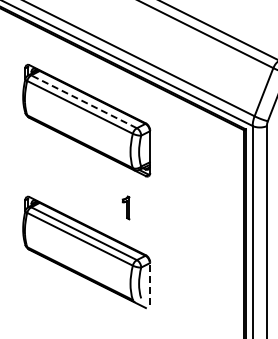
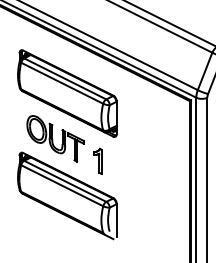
line: (83, 101) -> (64, 78), dashed -> solid
part: (71, 178) -> (55, 138), added
part: (125, 207) -> (97, 161), size x1.43
line: (150, 283) -> (116, 220), dashed -> solid

